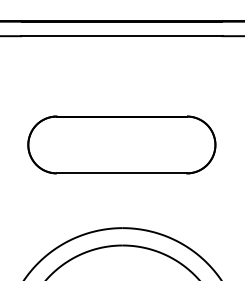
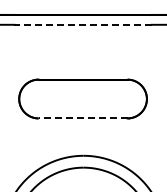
line: (122, 35) -> (83, 24), solid -> dashed
line: (121, 173) -> (82, 118), solid -> dashed

